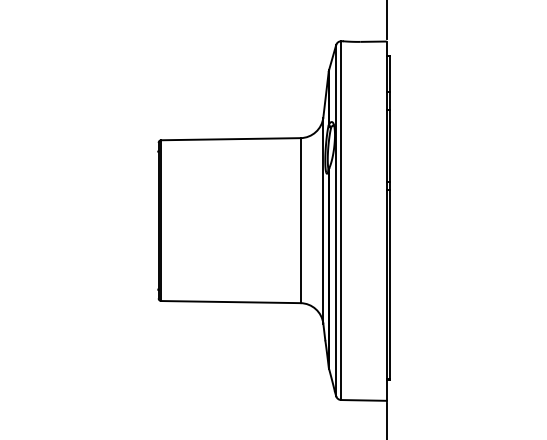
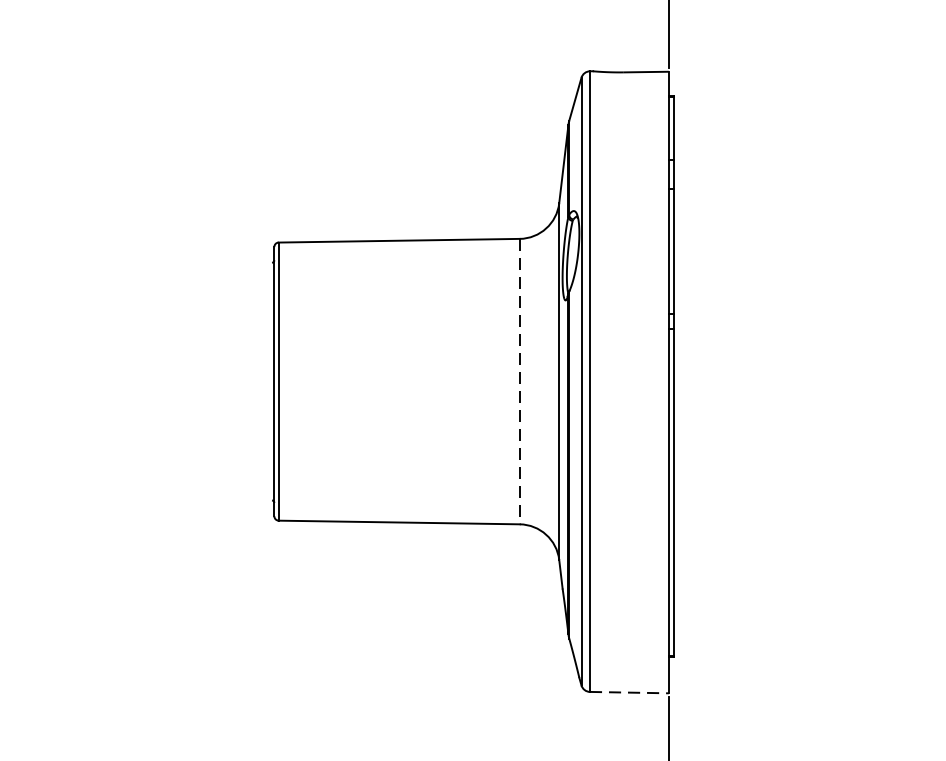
line: (300, 221) -> (519, 383), solid -> dashed
line: (363, 400) -> (628, 692), solid -> dashed

